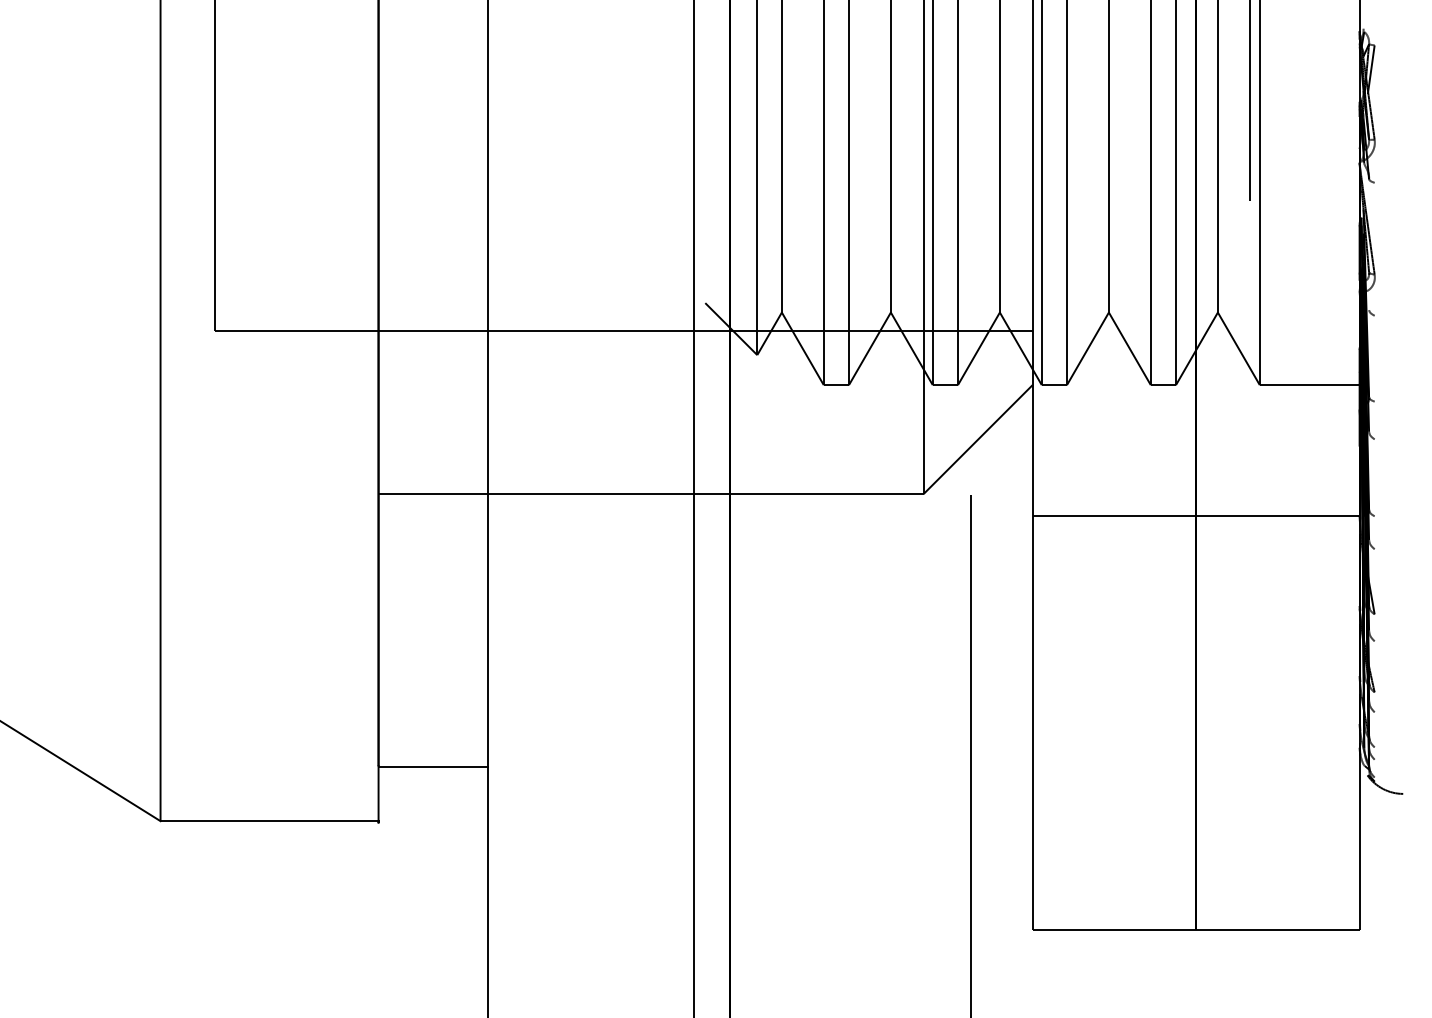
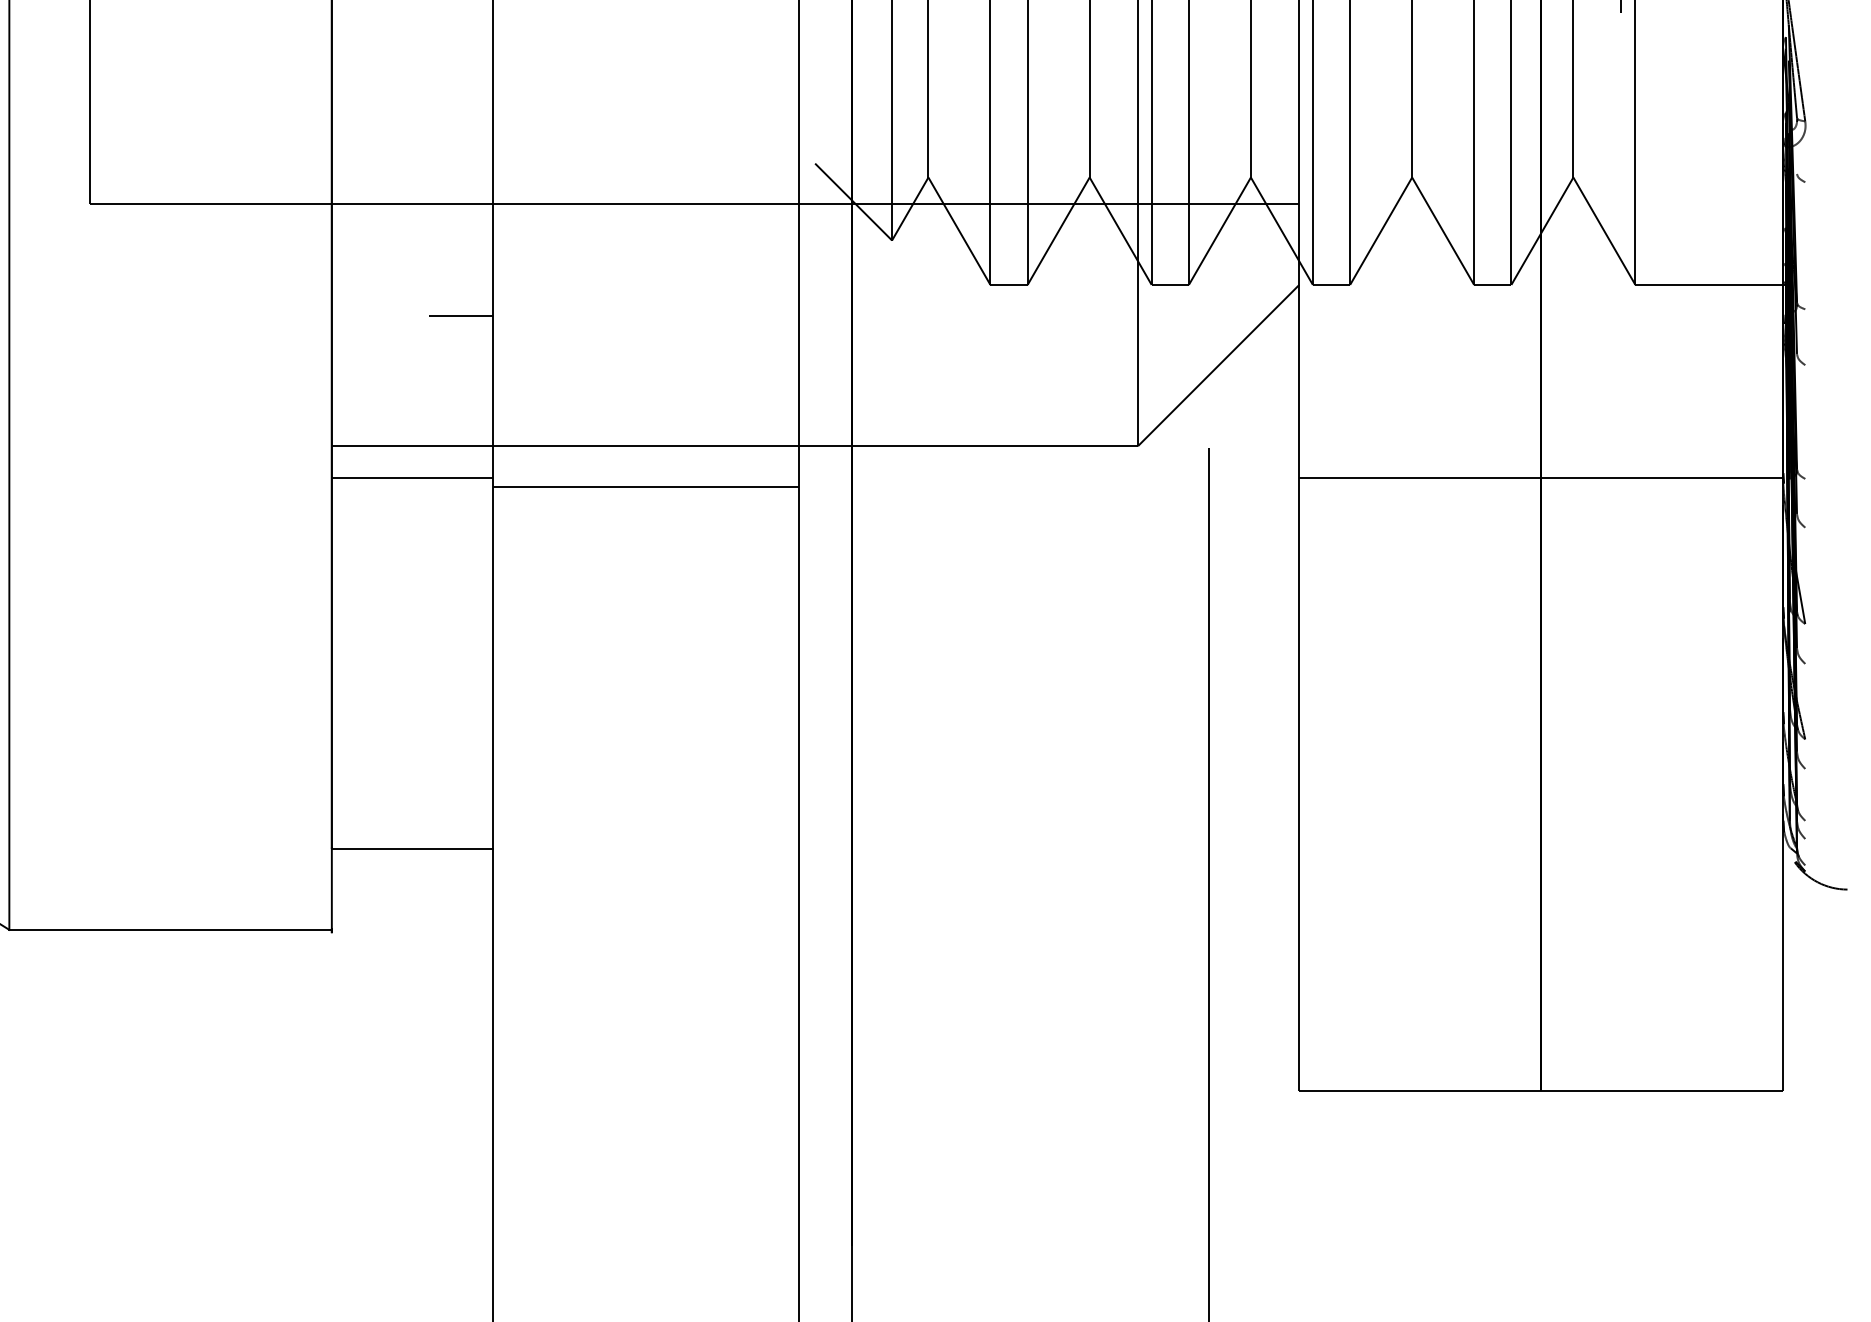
line: (465, 406) -> (460, 316), added
line: (432, 515) -> (411, 477), added
line: (590, 521) -> (645, 486), added

